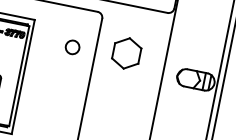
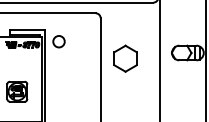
circle: (72, 47) -> (58, 41), moved
part: (126, 53) -> (125, 58), moved

